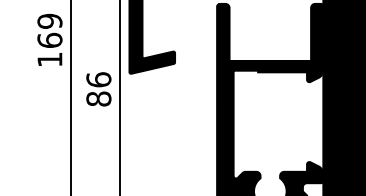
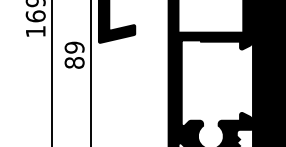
text: (98, 79) -> (74, 47), 86 -> 89

